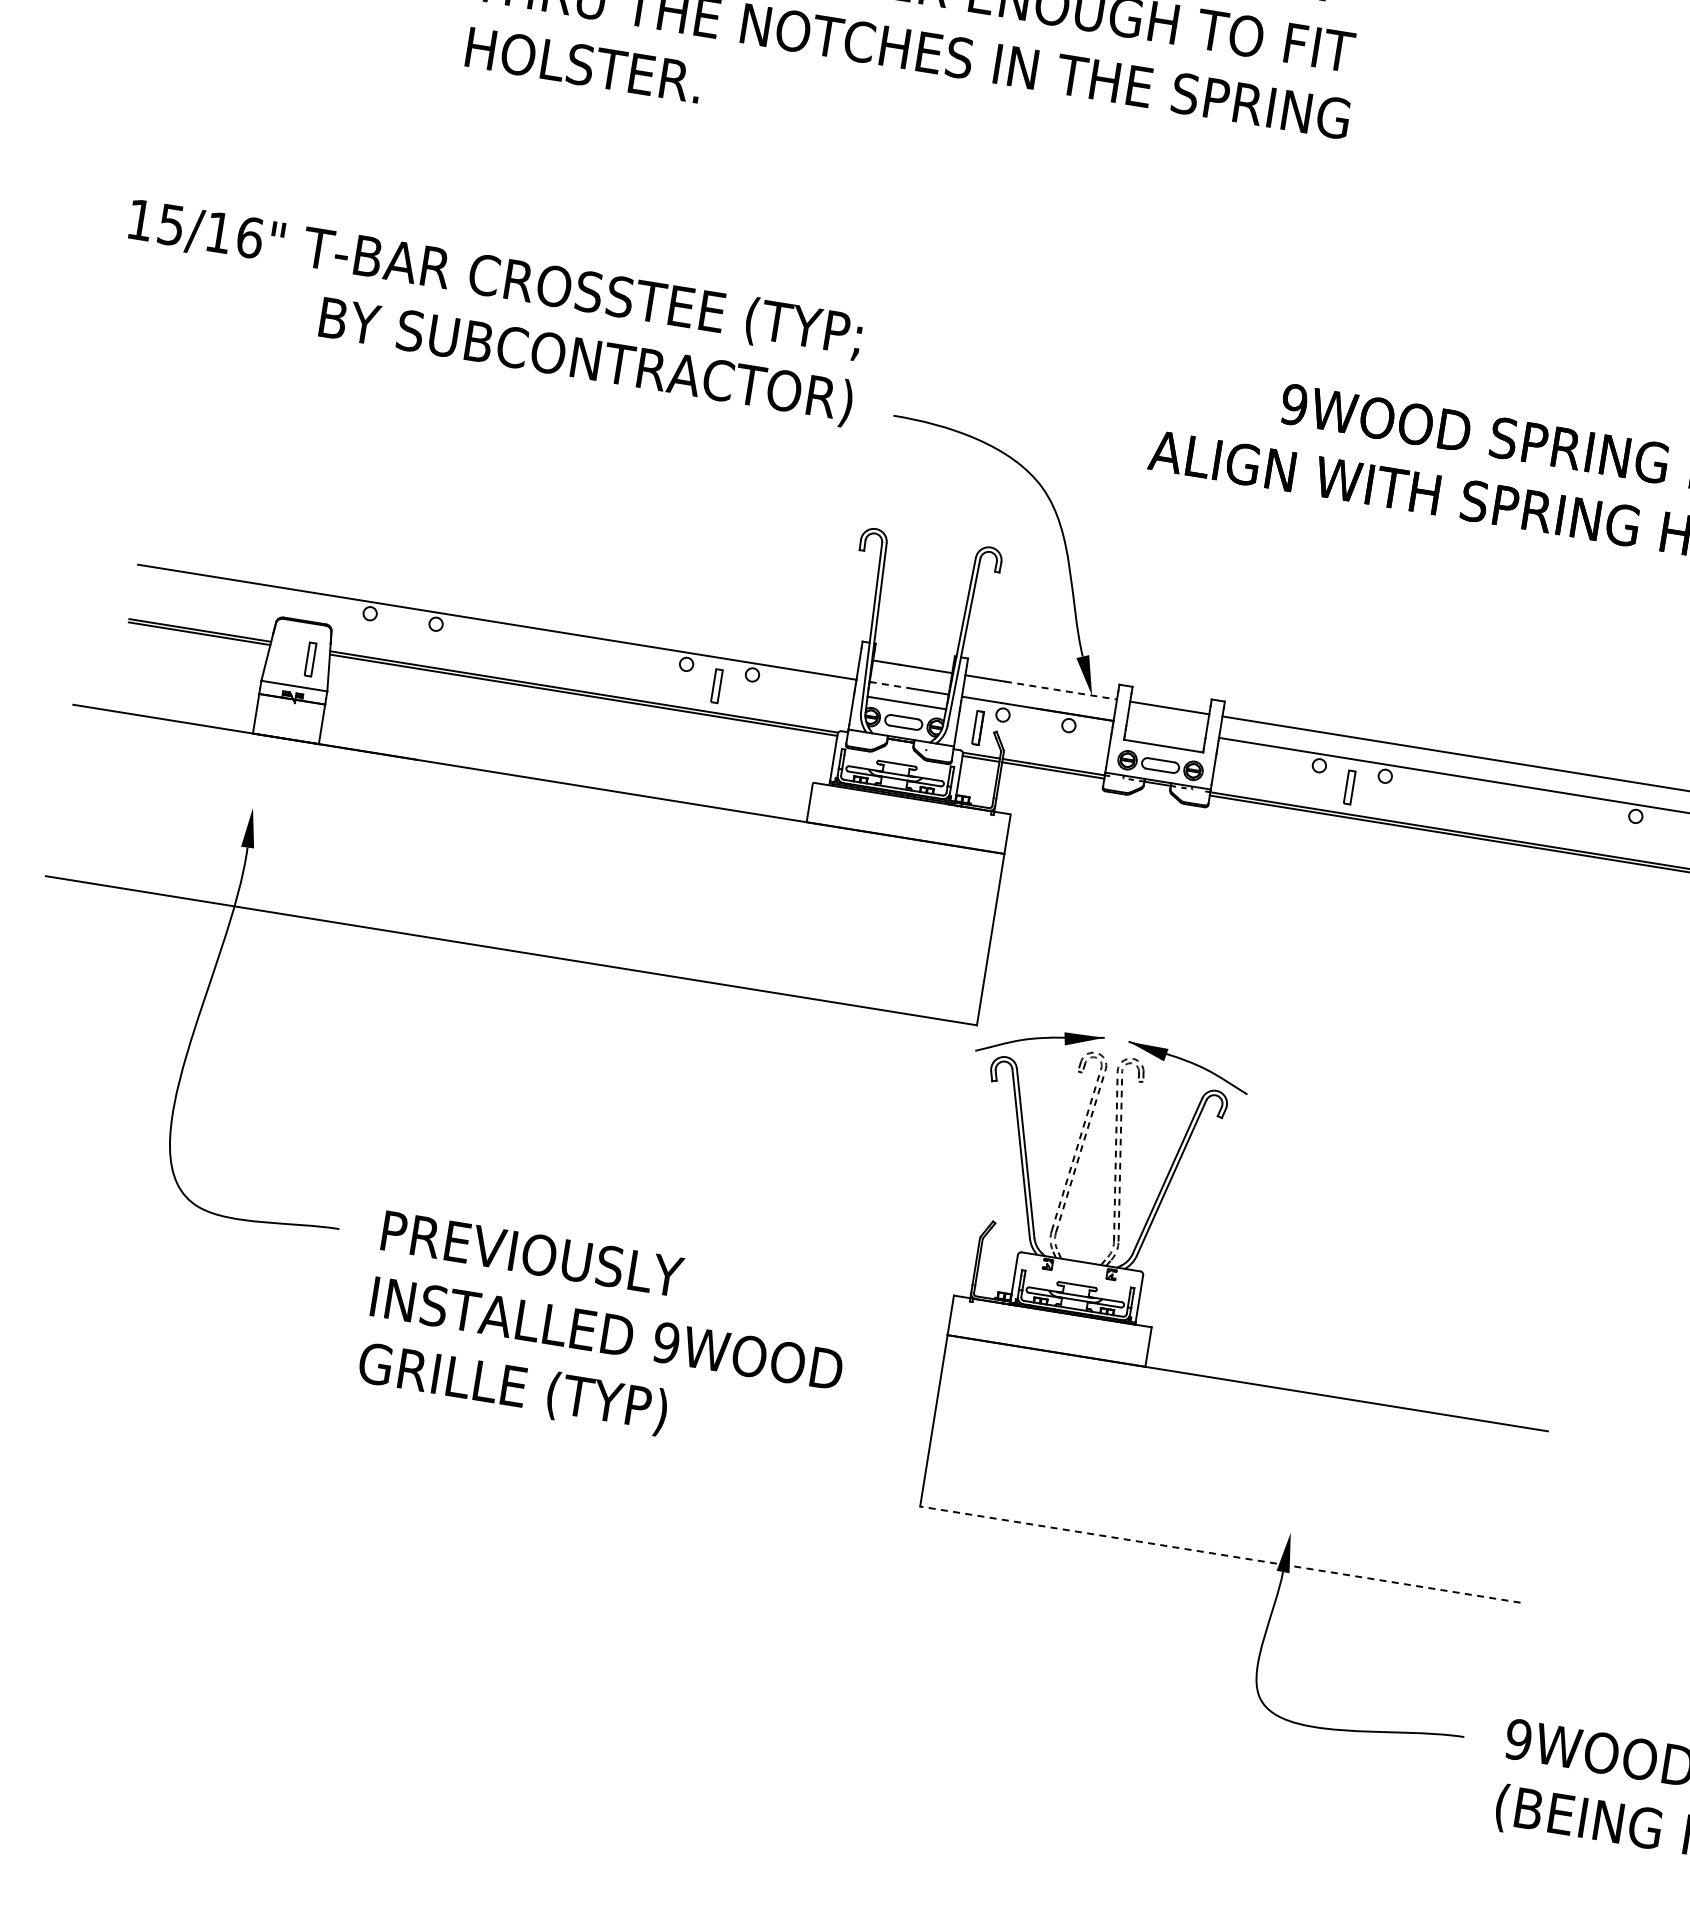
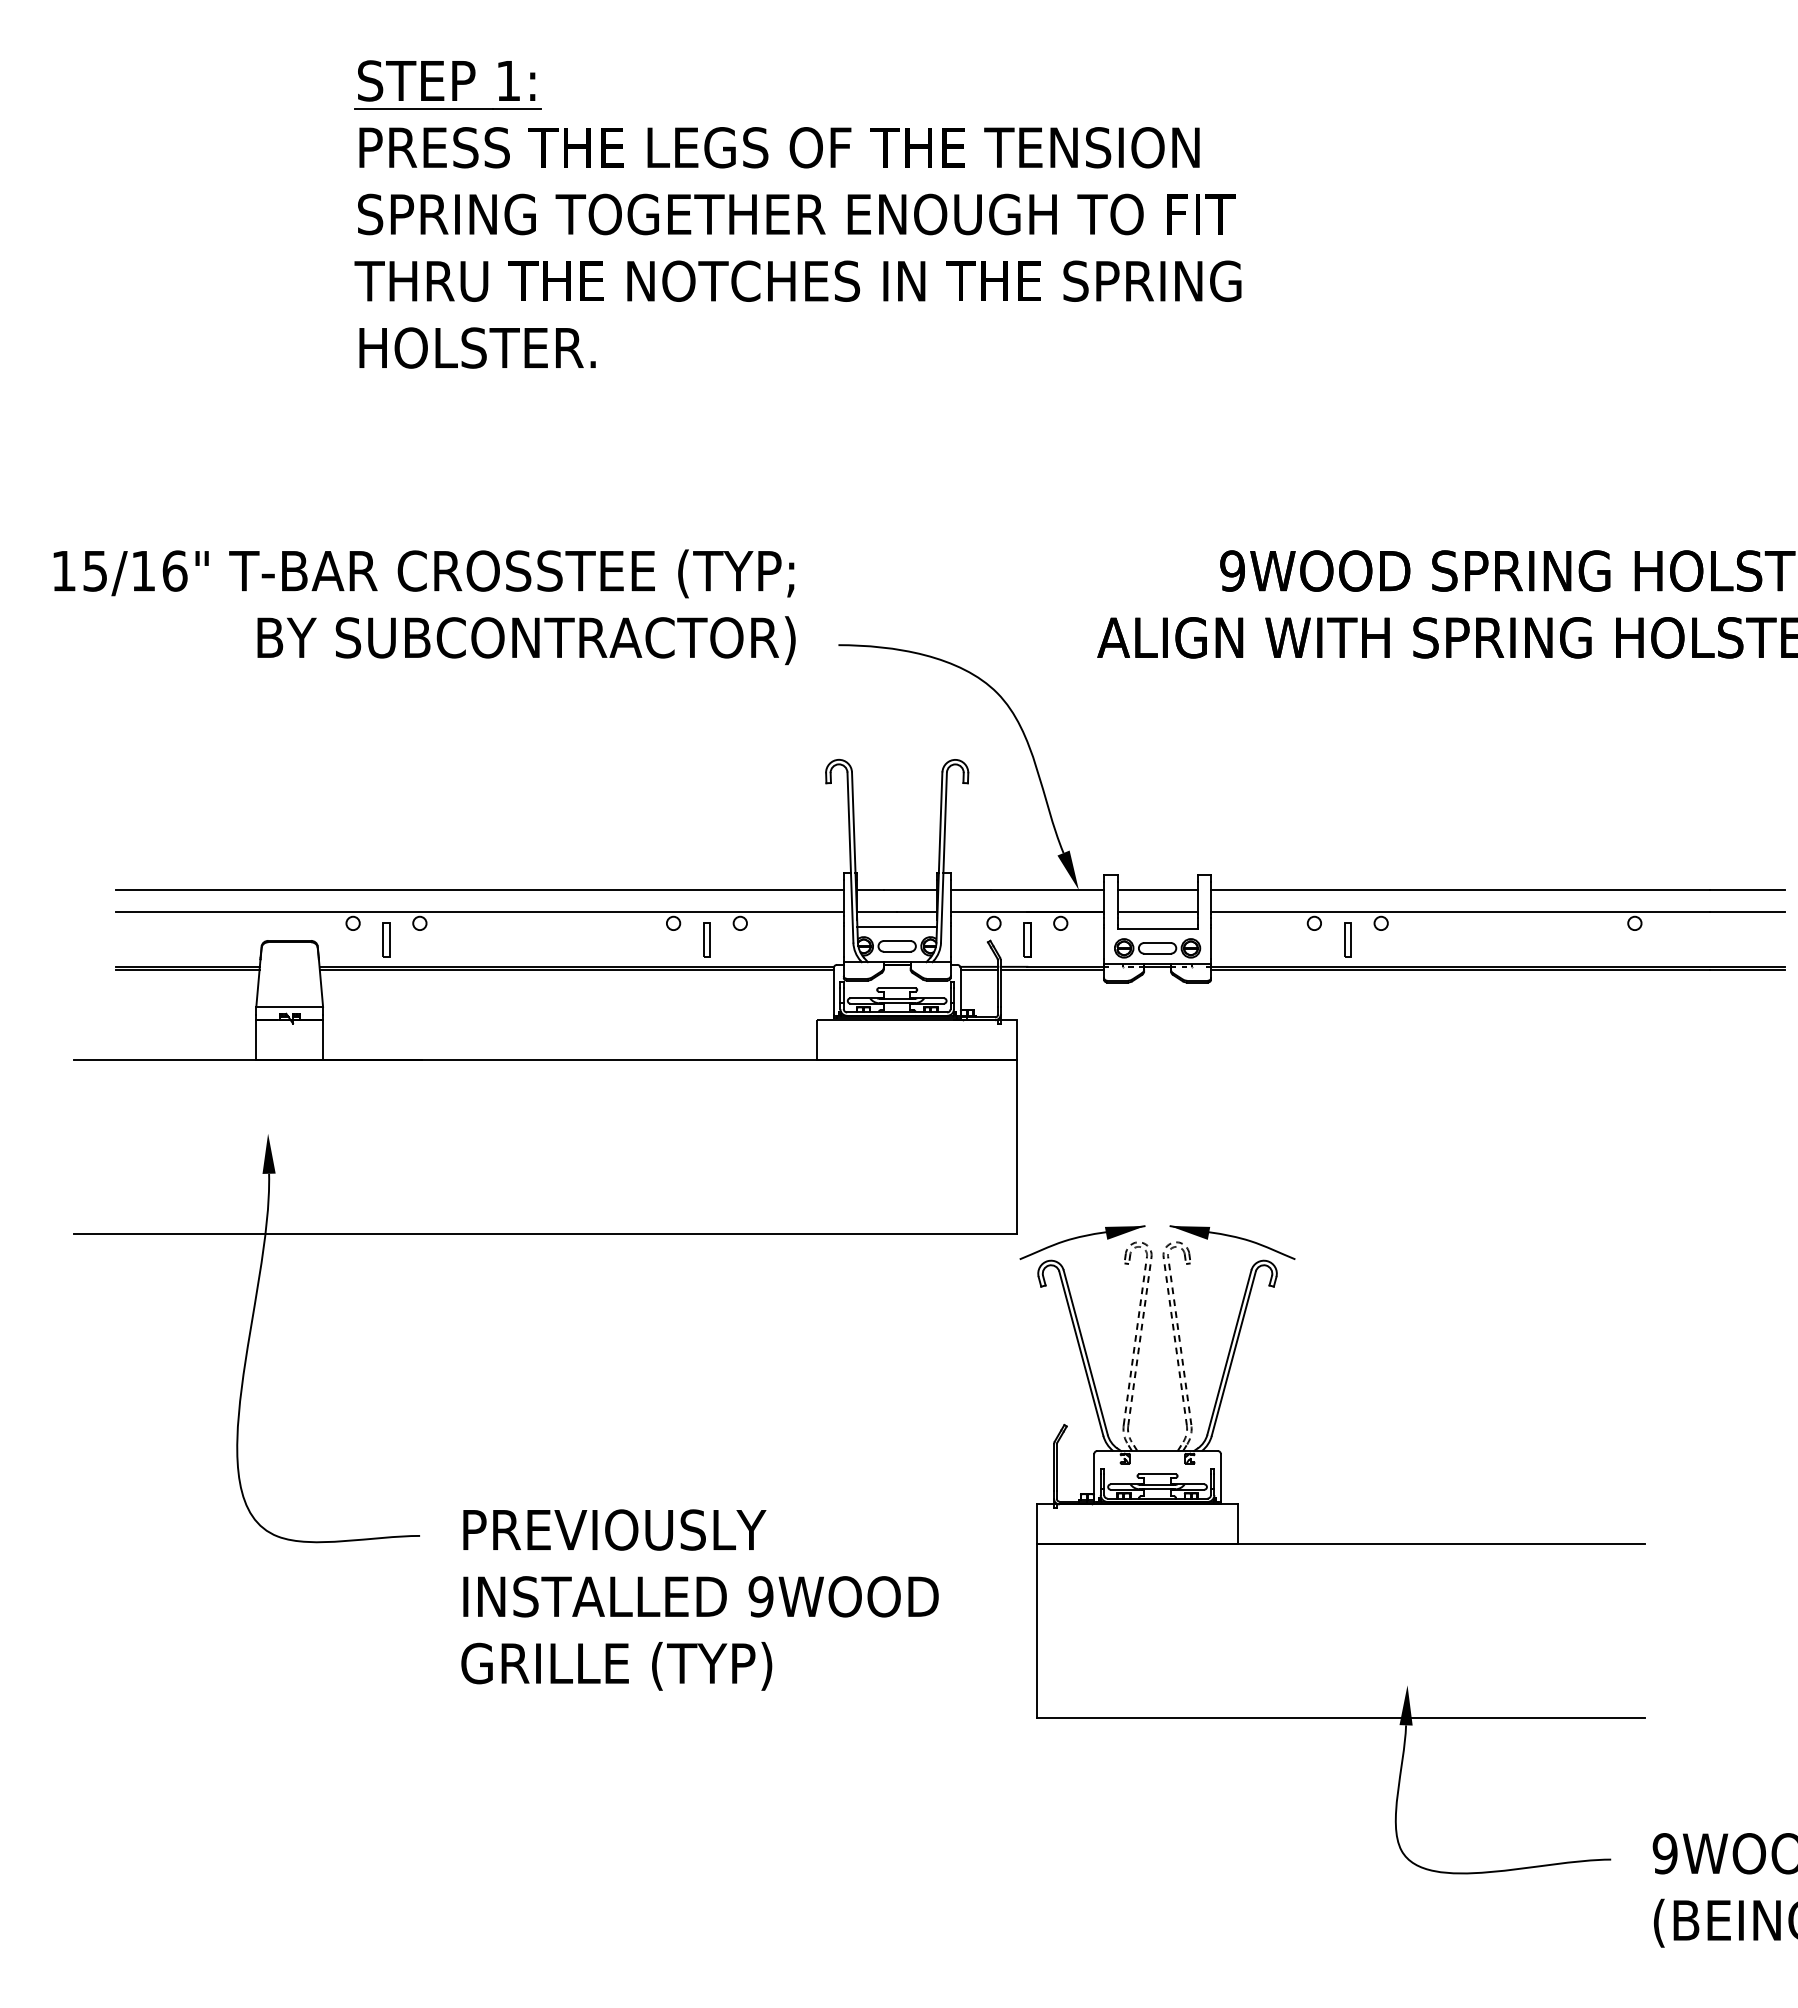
line: (500, 601) -> (479, 890), added
part: (310, 658) -> (386, 939), moved
line: (889, 684) -> (877, 911), dashed -> solid
line: (1061, 691) -> (1047, 890), dashed -> solid
part: (978, 727) -> (1027, 939), moved
line: (1166, 729) -> (1157, 911), added
line: (1219, 1554) -> (1340, 1718), dashed -> solid

